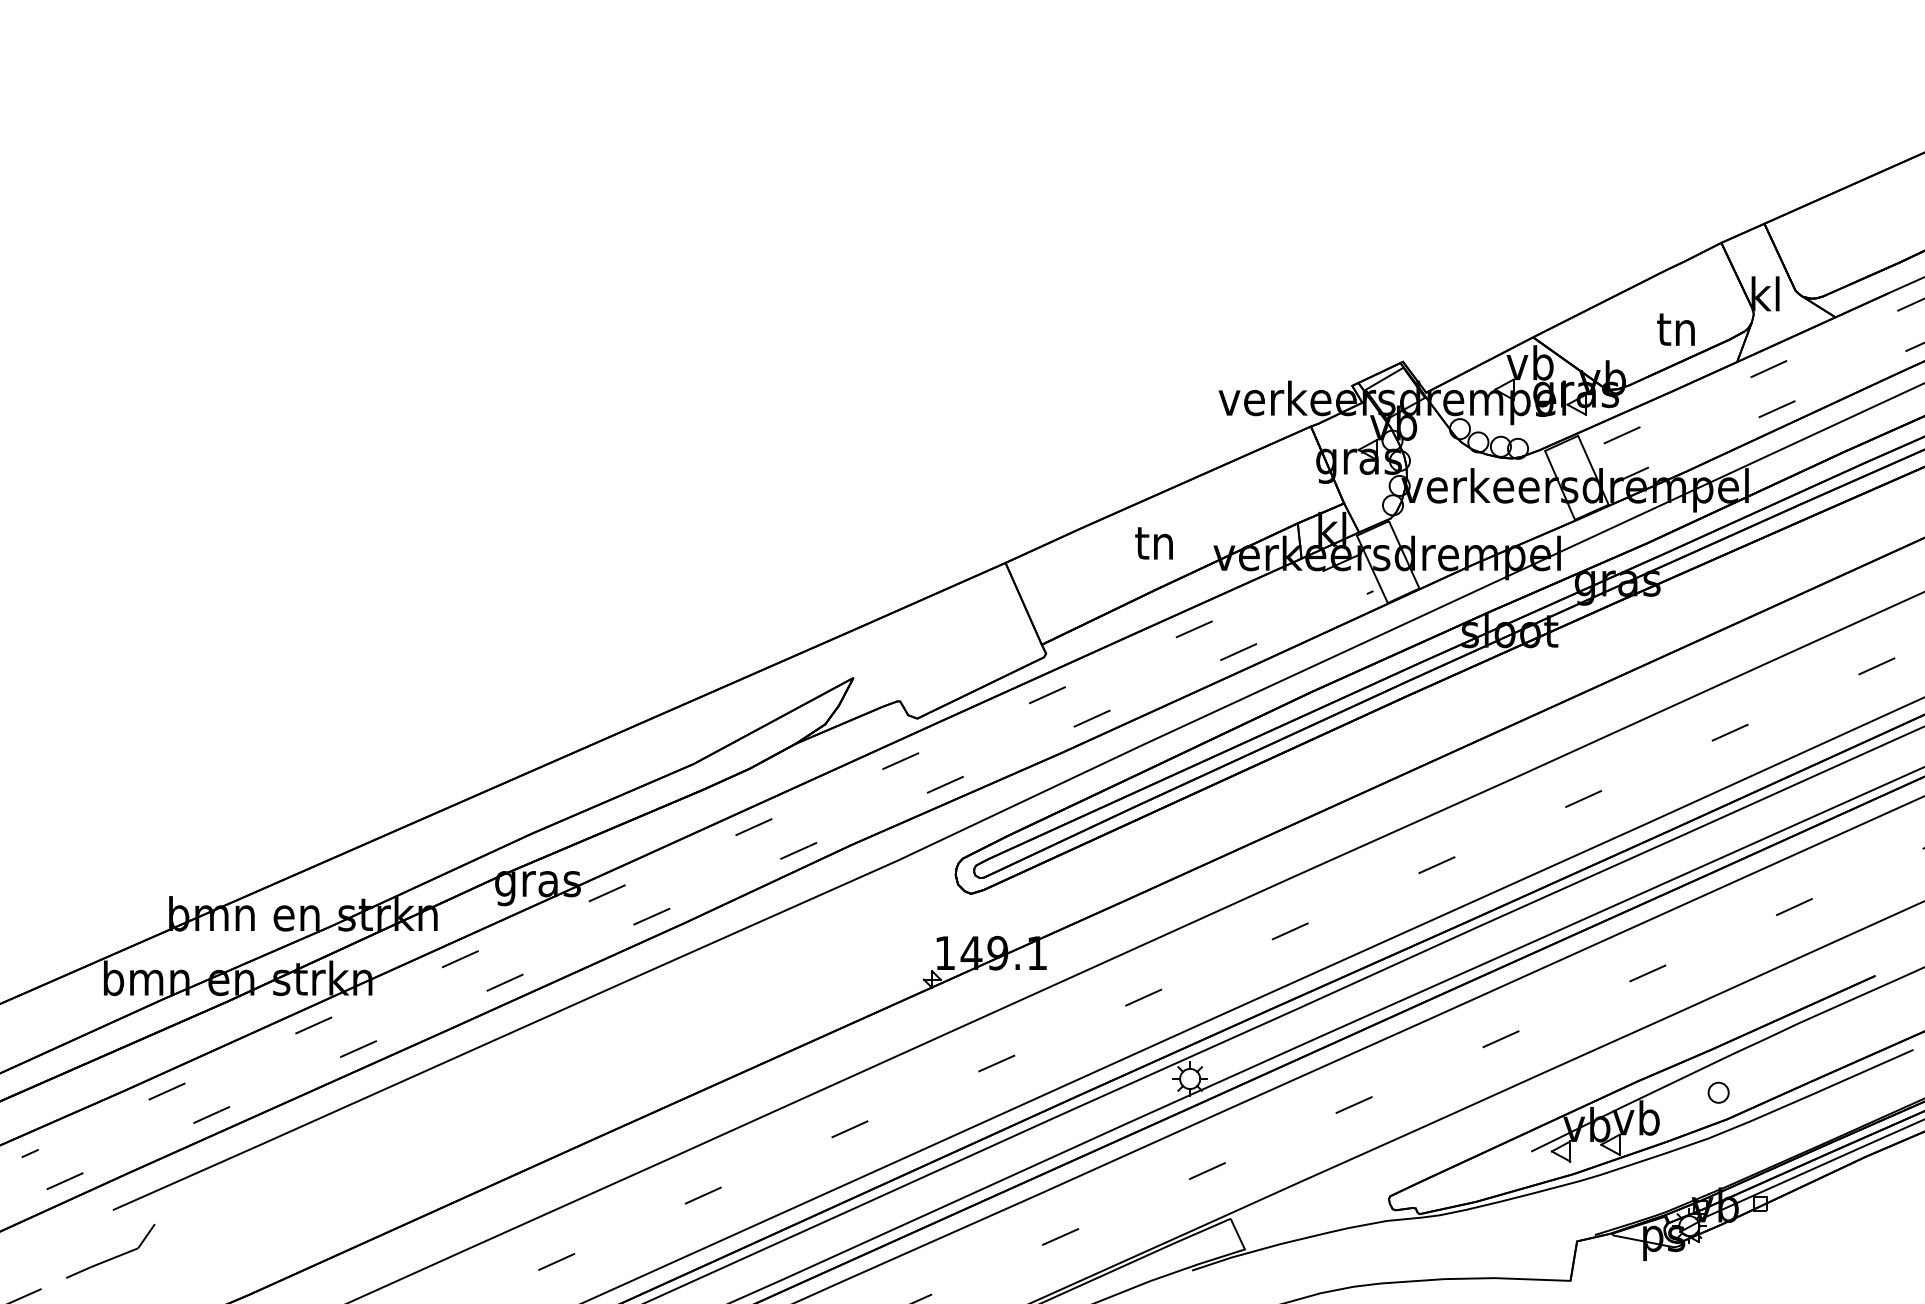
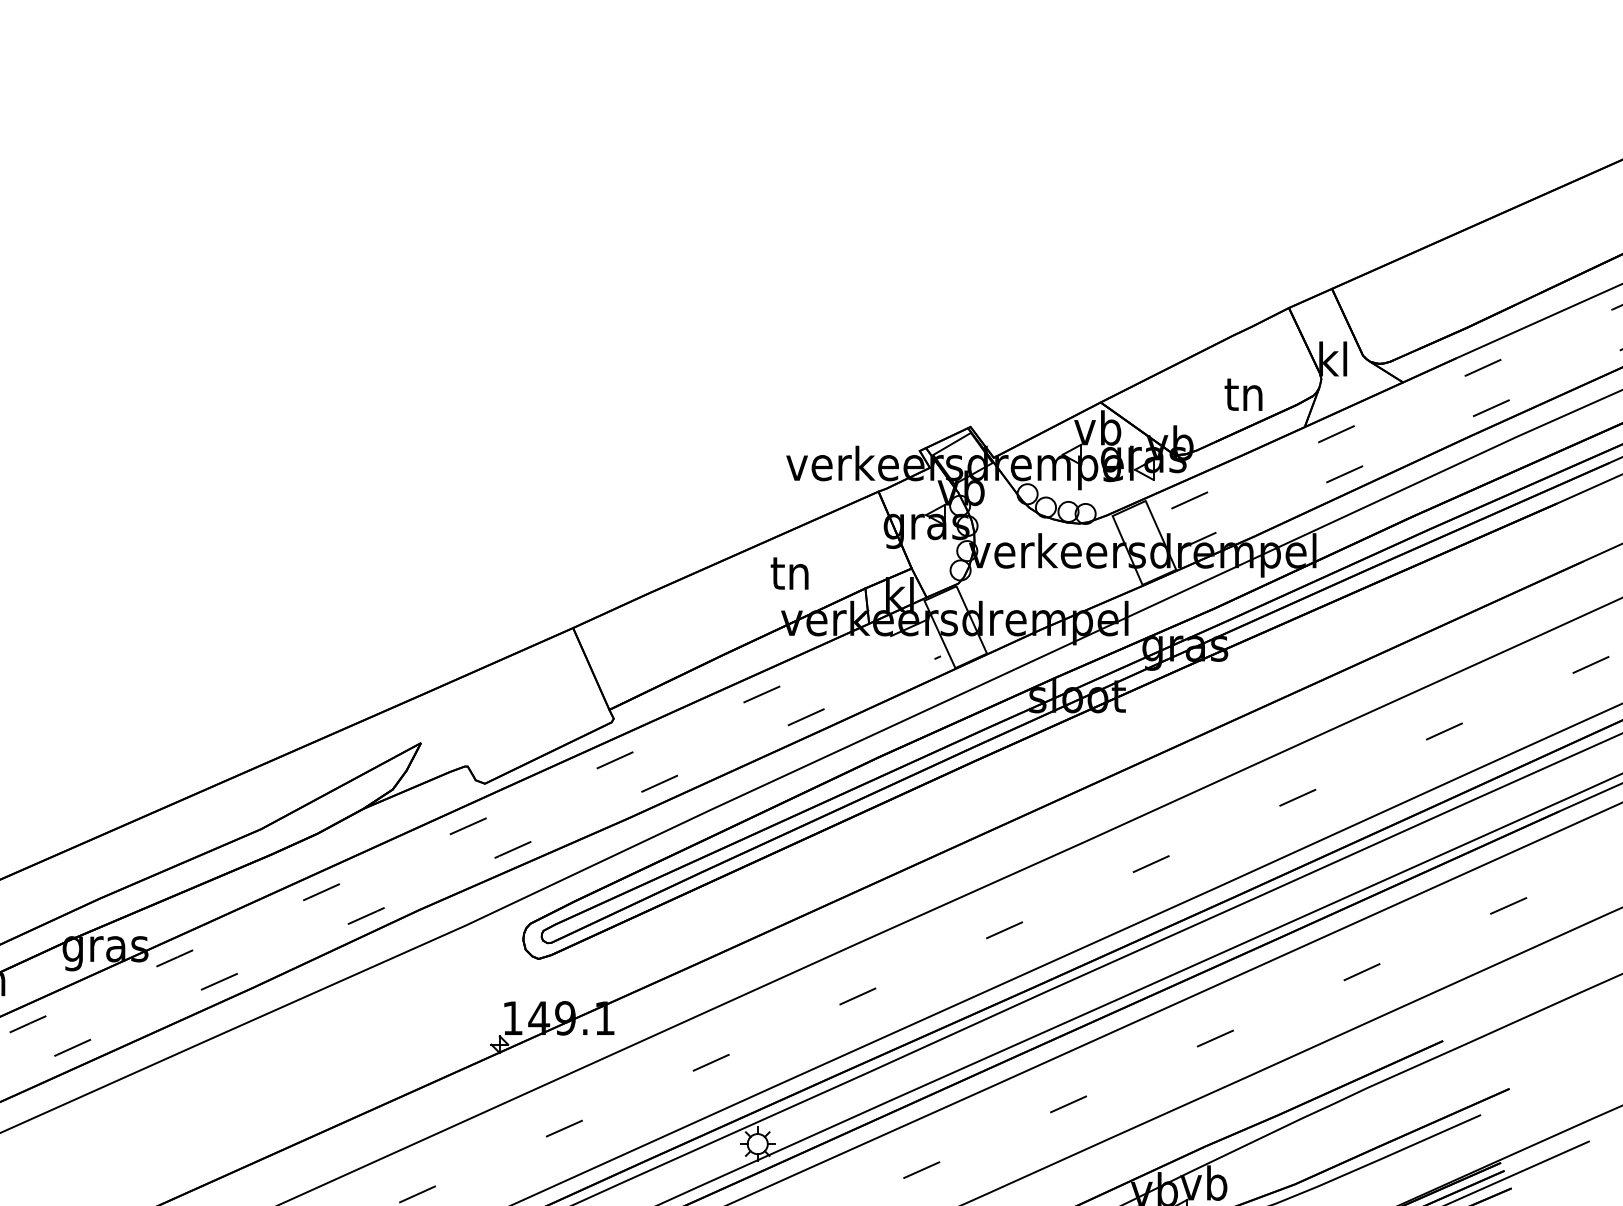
text: (1153, 543) -> (789, 573), moved
part: (1718, 1092) -> (1286, 1157), removed

